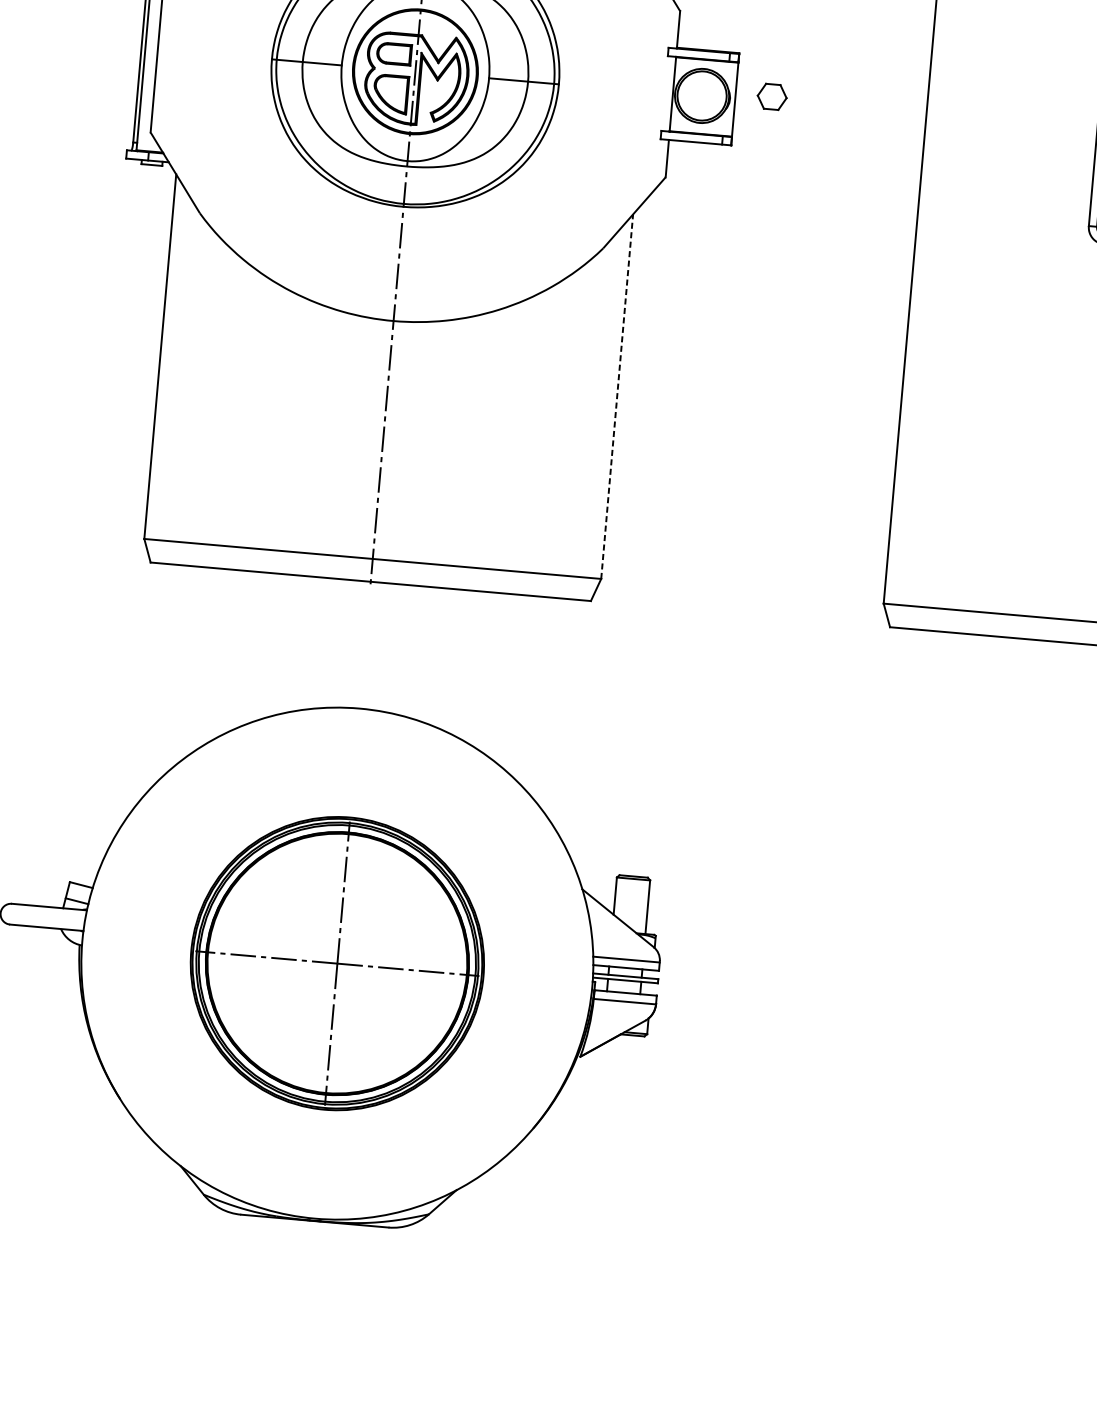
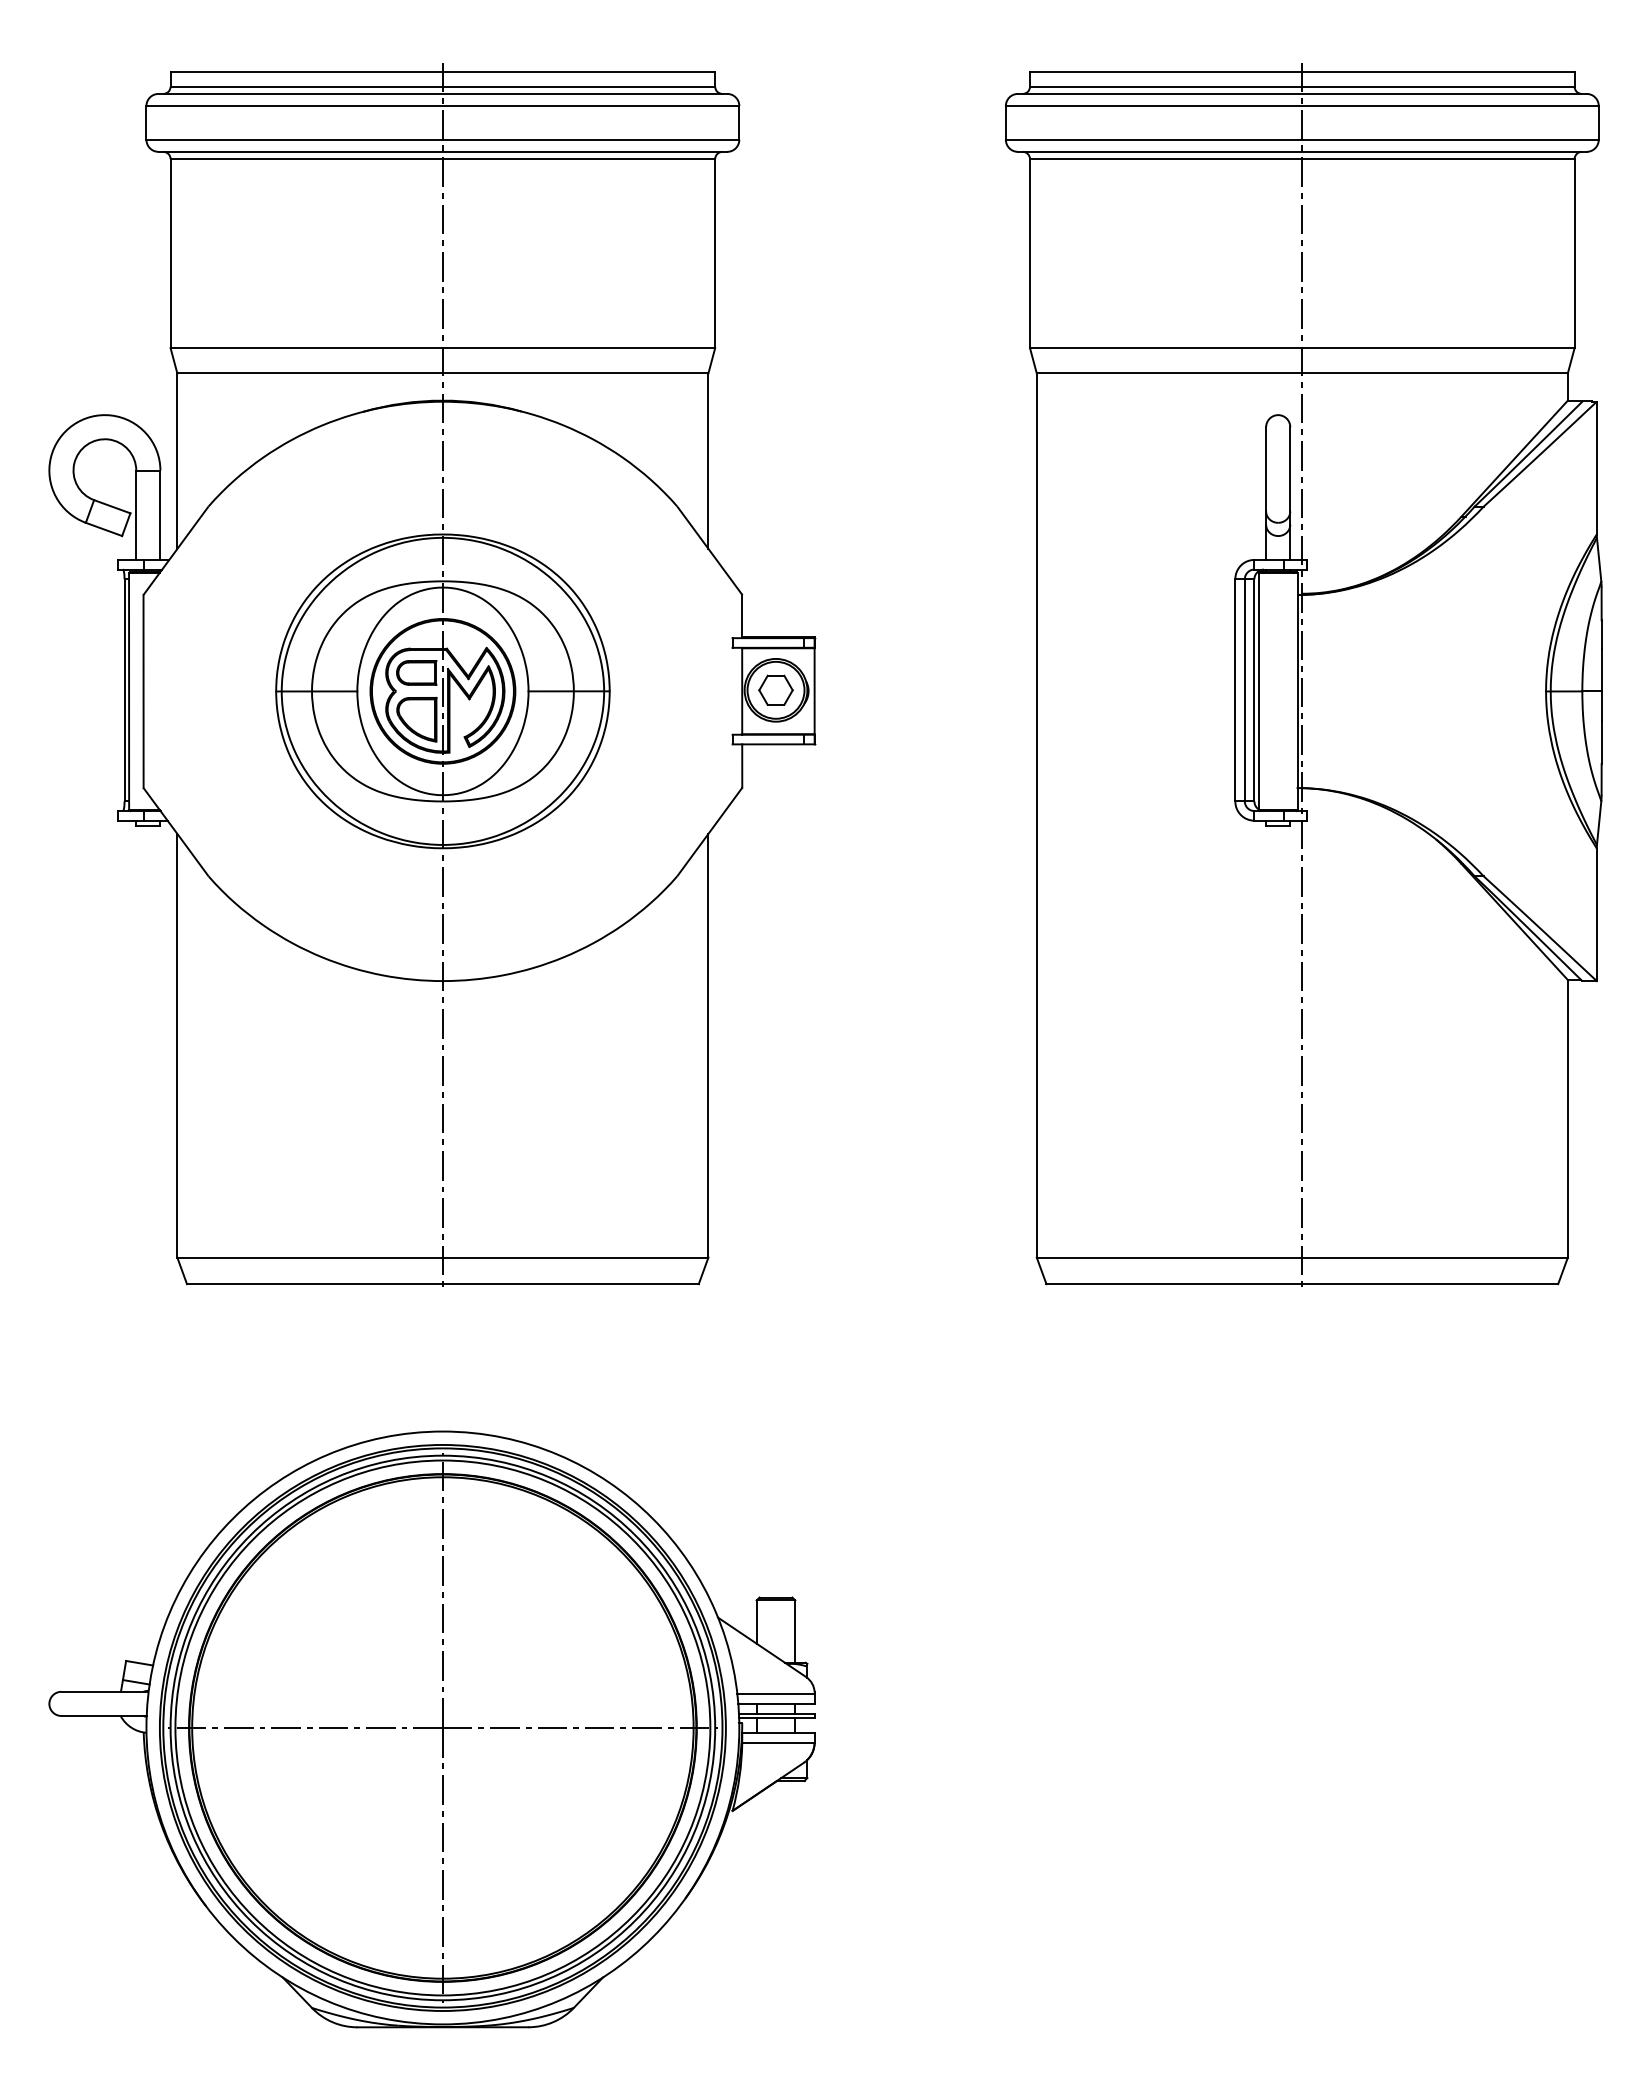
part: (771, 96) -> (775, 689), moved
line: (617, 396) -> (708, 1045), dashed -> solid
part: (337, 963) -> (442, 1727), size x1.67

